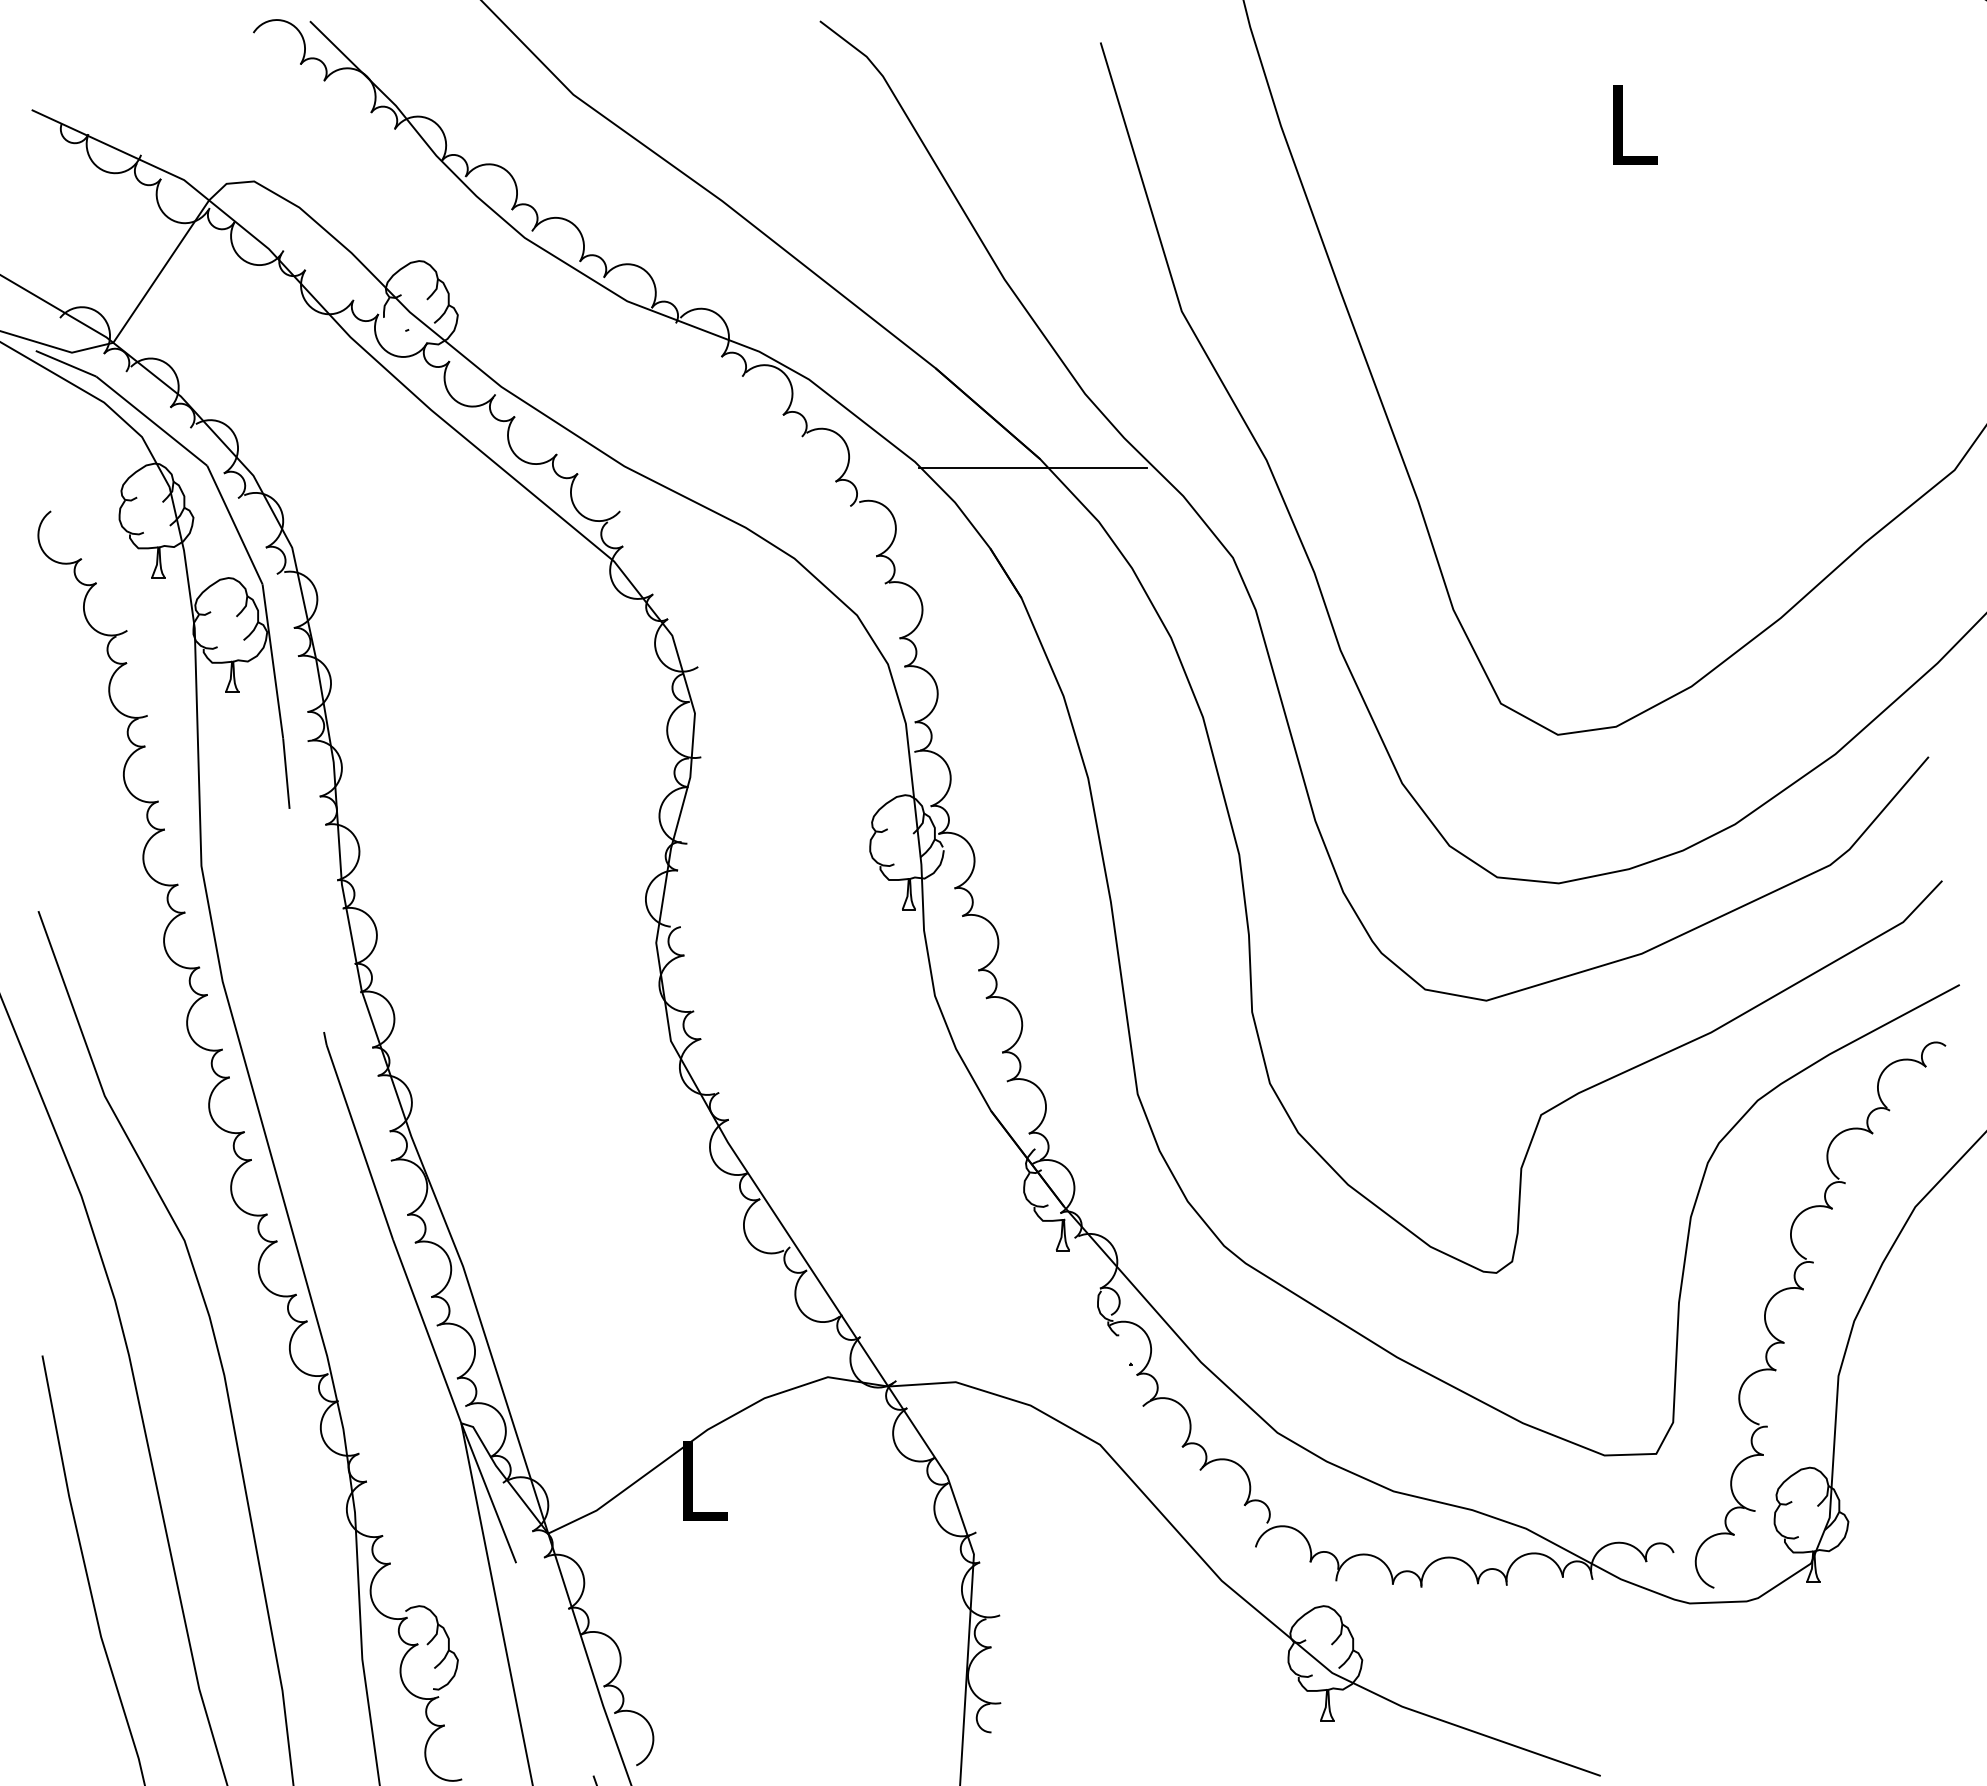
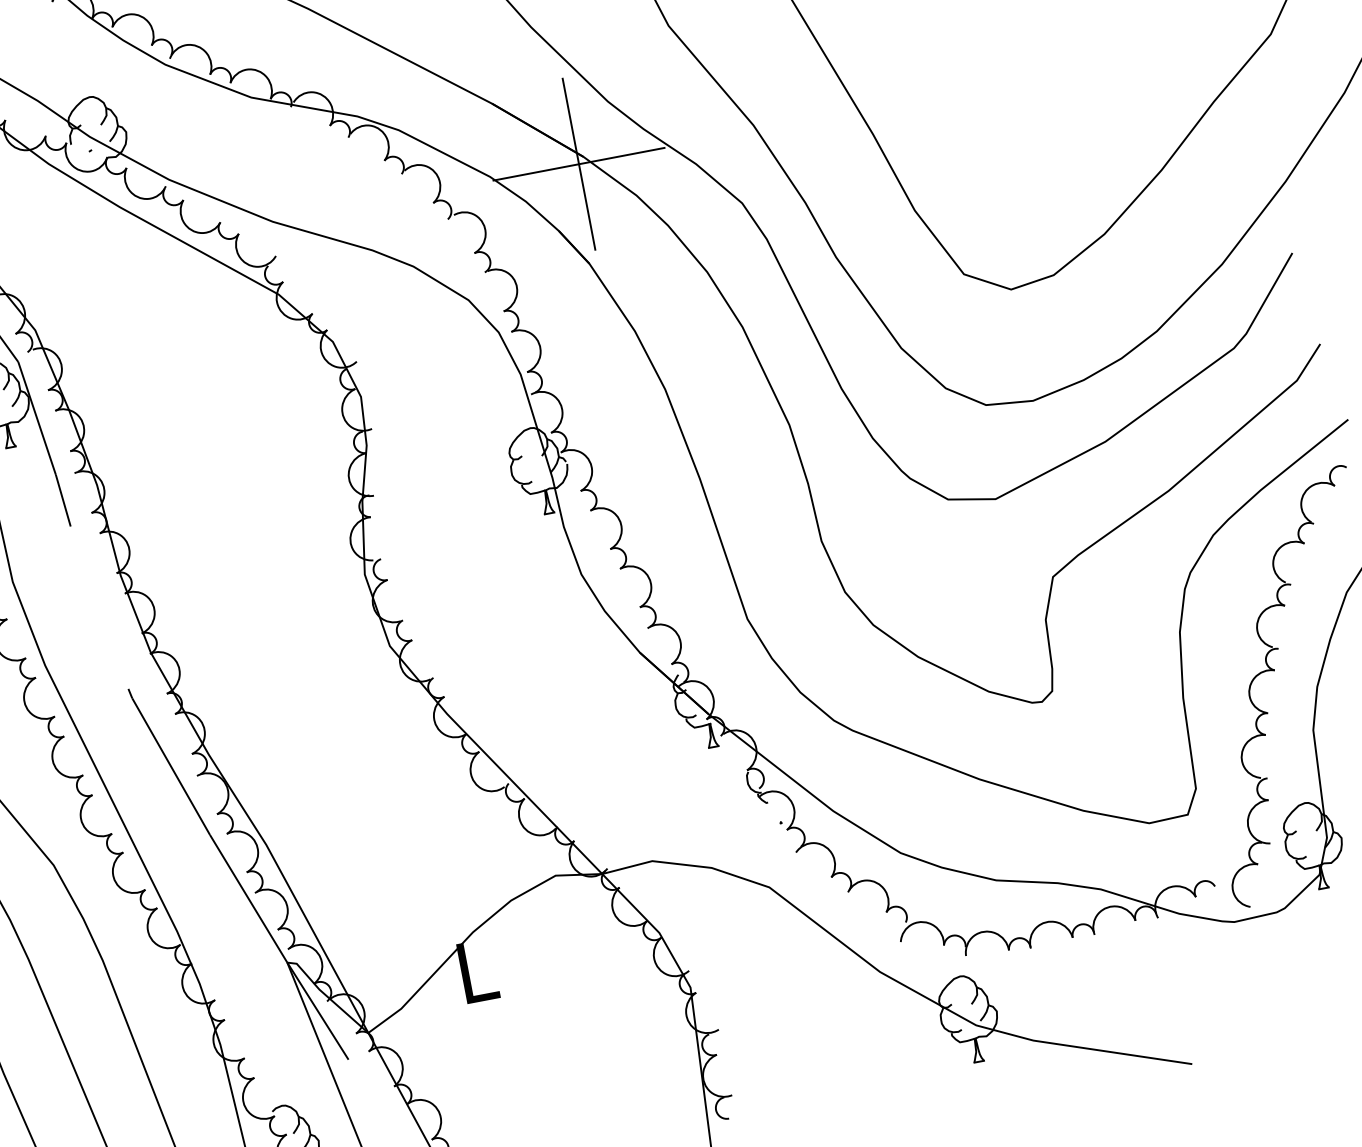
line: (1032, 467) -> (578, 164), added

